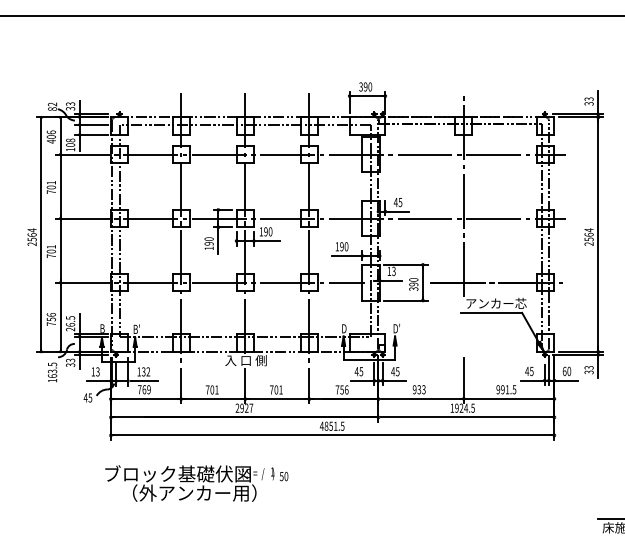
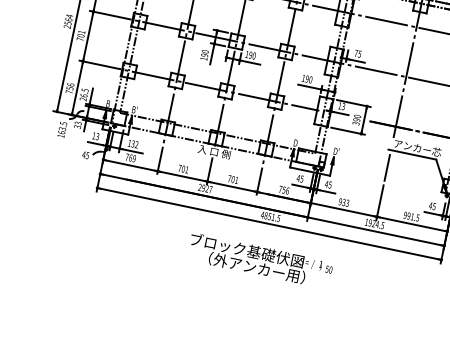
text: (395, 202) -> (355, 53), 45 -> 75
line: (463, 335) -> (387, 167), added
text: (196, 483) -> (259, 260), moved

